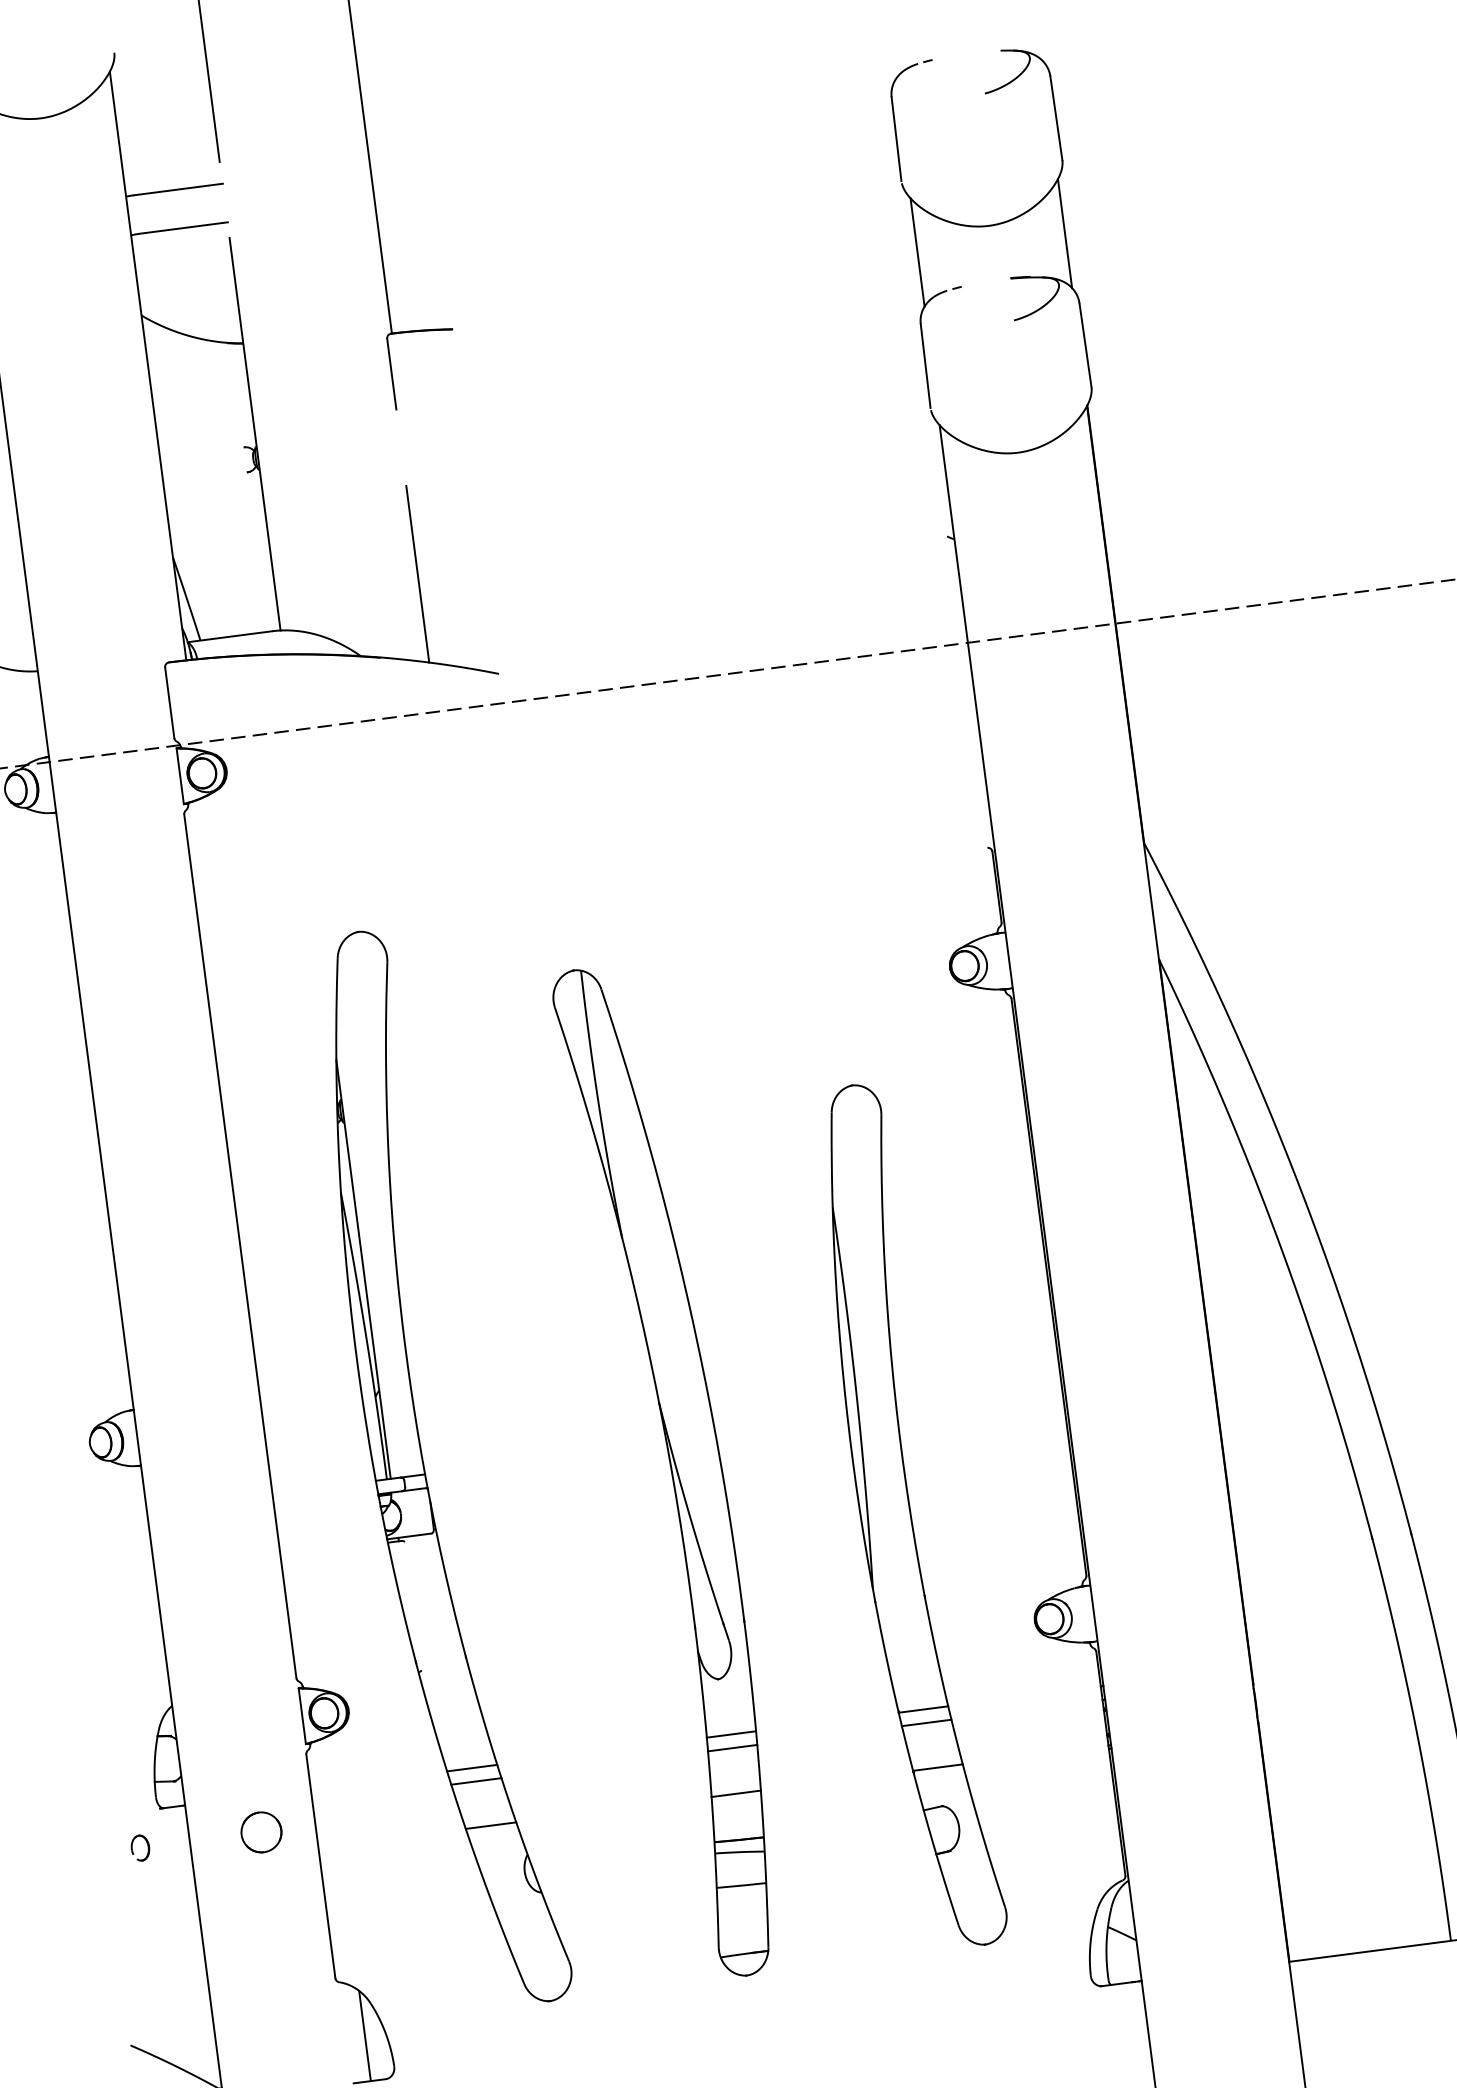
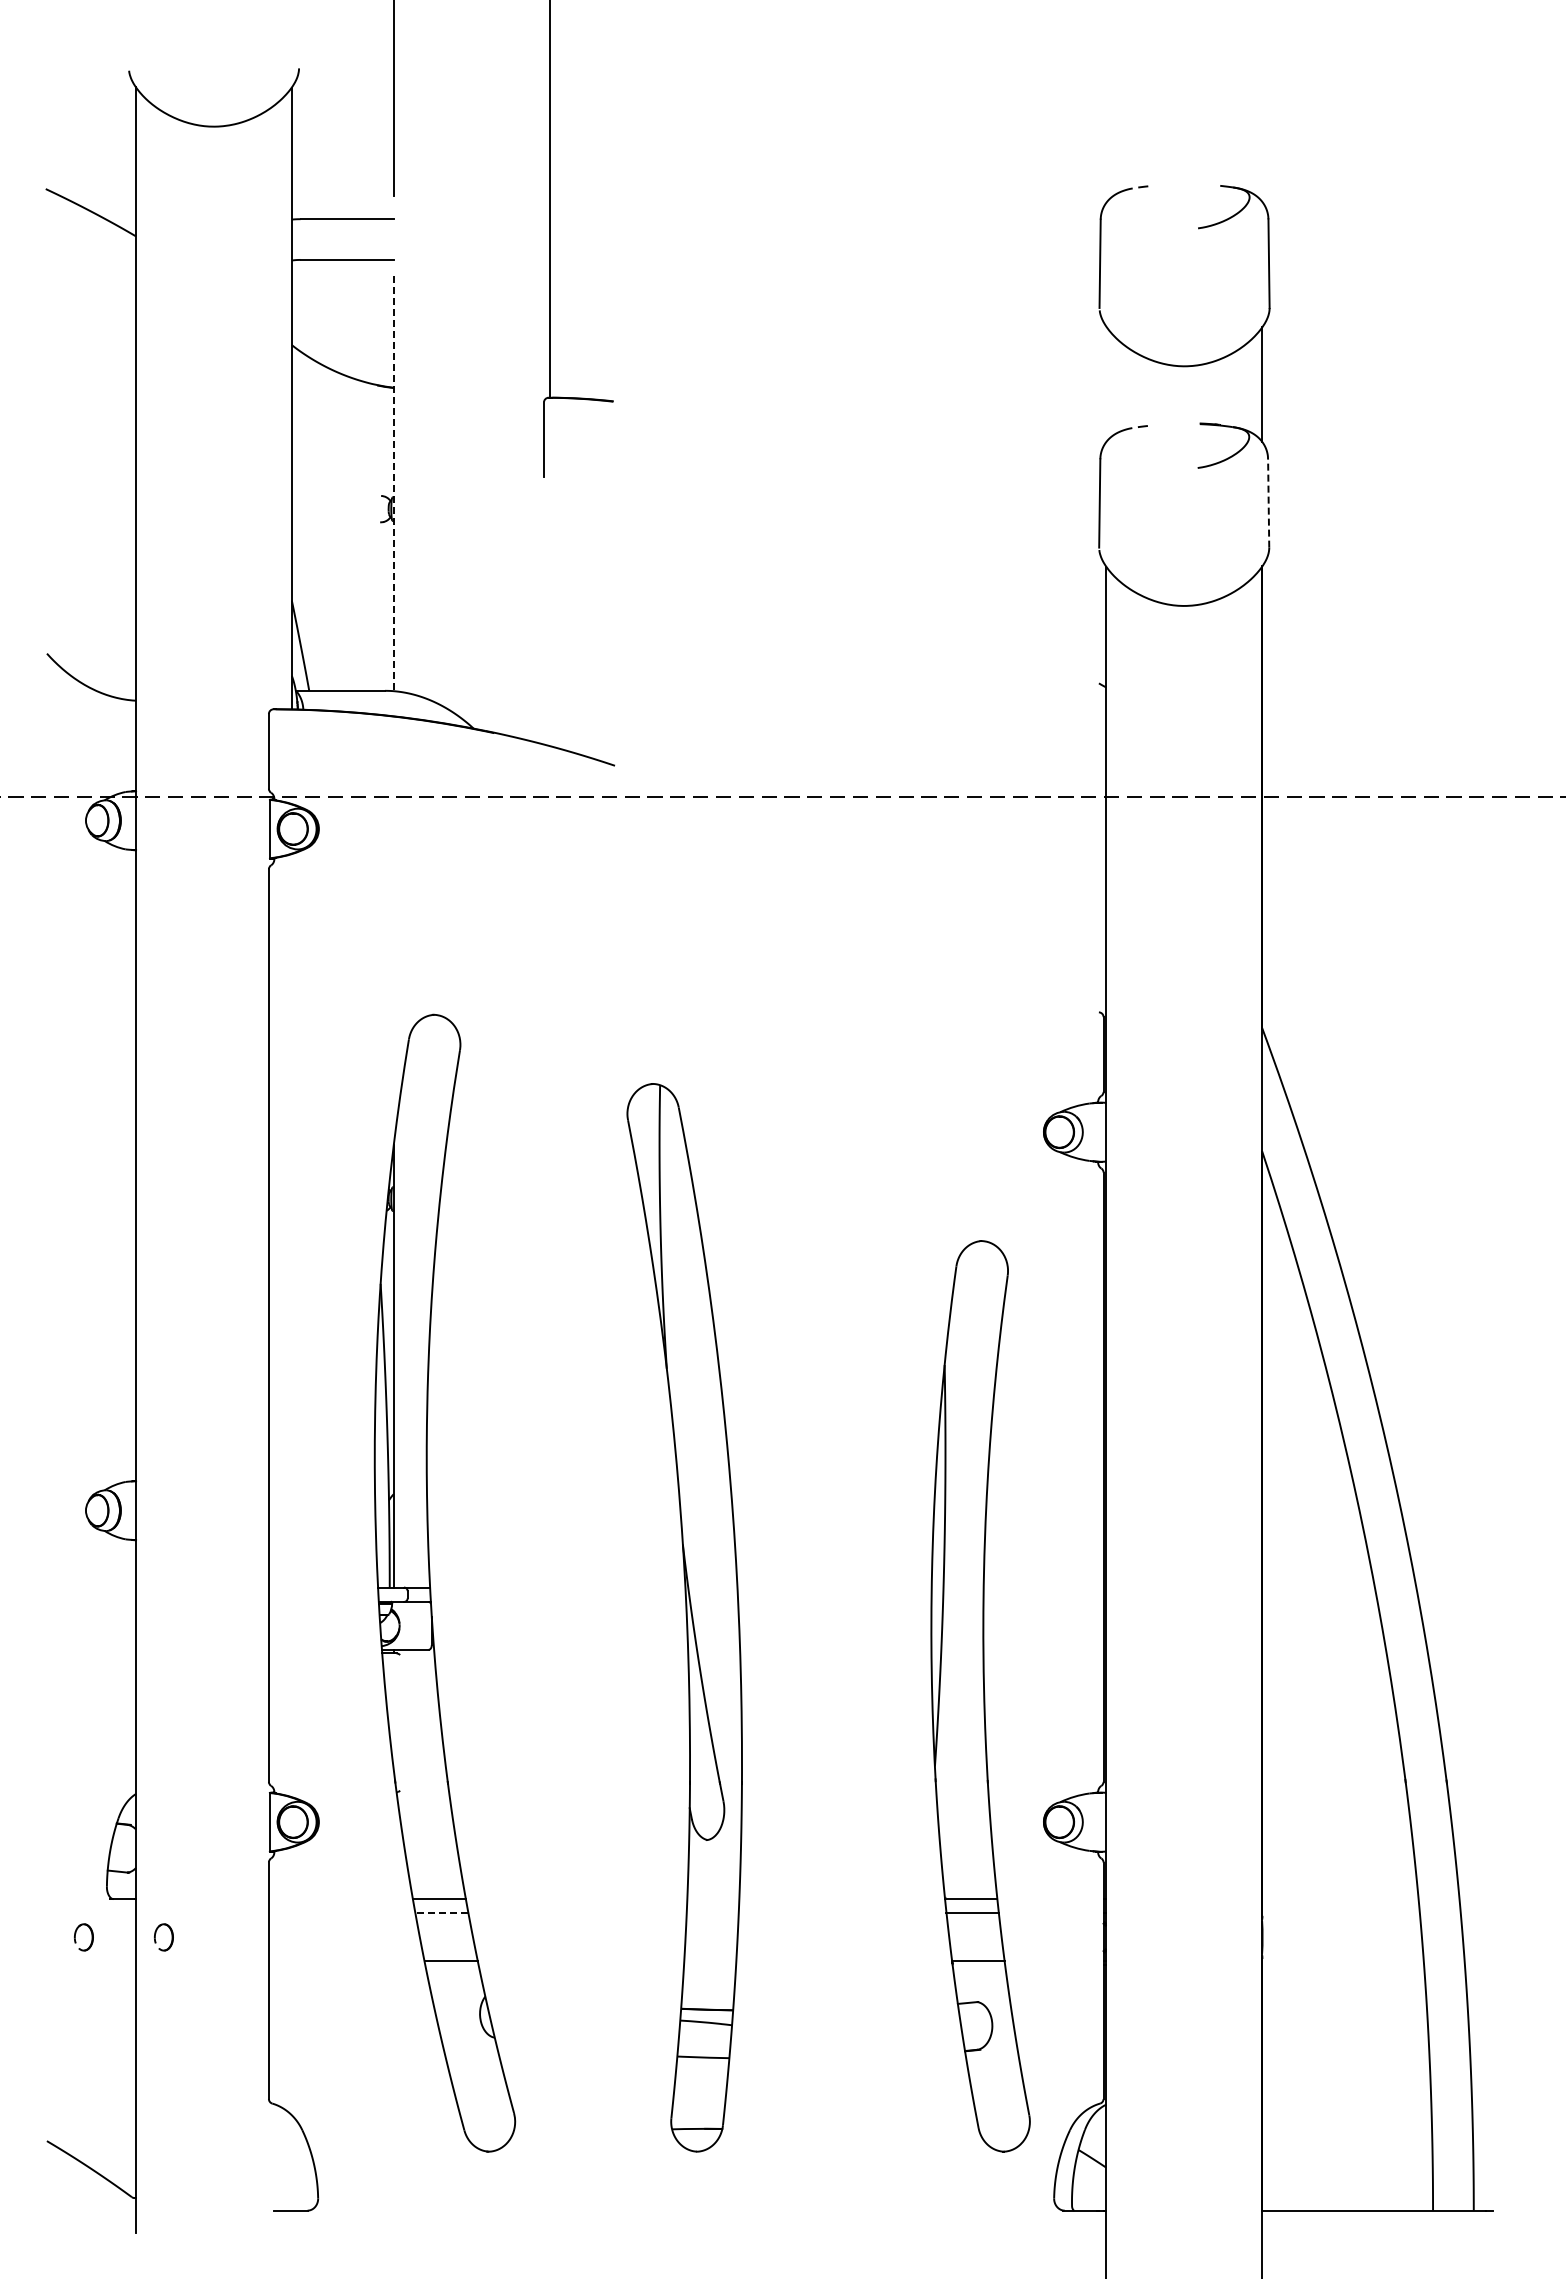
line: (917, 252) -> (1106, 384), removed
line: (1085, 344) -> (1268, 502), solid -> dashed
line: (254, 434) -> (393, 484), solid -> dashed
line: (417, 573) -> (543, 650), removed
part: (907, 1516) -> (980, 1696), moved
line: (731, 1734) -> (713, 1899), removed
line: (732, 1748) -> (712, 1913), removed
line: (475, 1781) -> (441, 1913), solid -> dashed
line: (736, 1793) -> (710, 1961), removed
part: (261, 1832) -> (211, 1937), removed
part: (208, 1839) -> (155, 1937), added
line: (364, 2035) -> (291, 2162), removed

